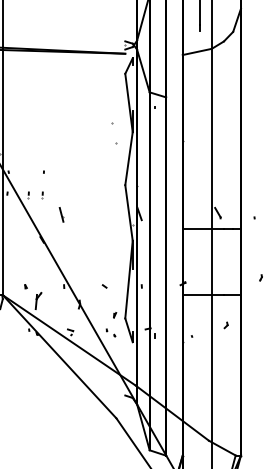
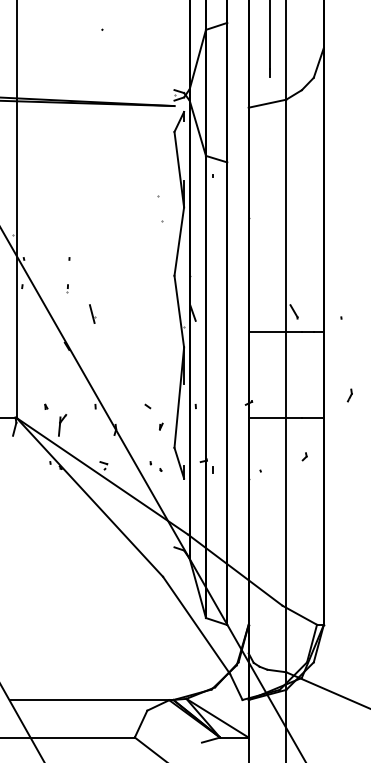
part: (28, 195) -> (49, 288), removed
part: (260, 277) -> (349, 395), size x1.67
part: (115, 315) -> (161, 426), moved

